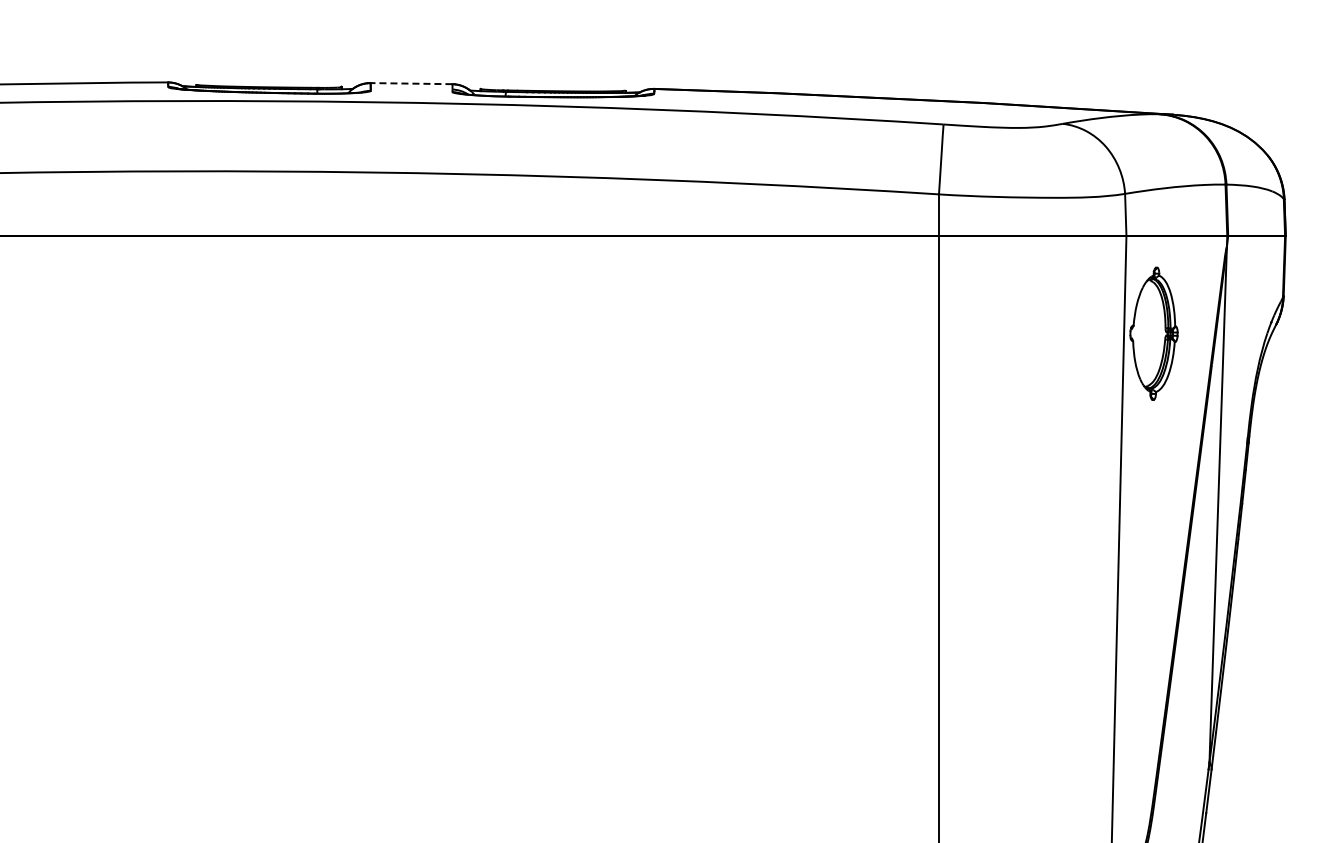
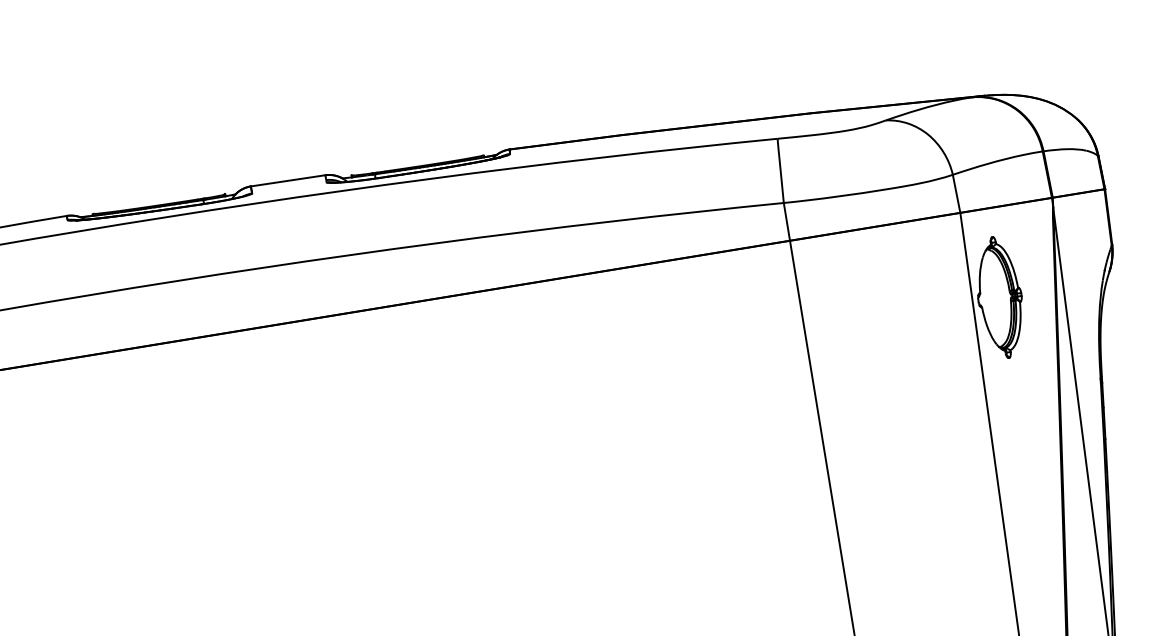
line: (411, 83) -> (288, 180), dashed -> solid

